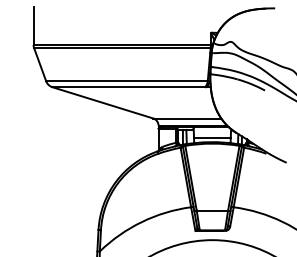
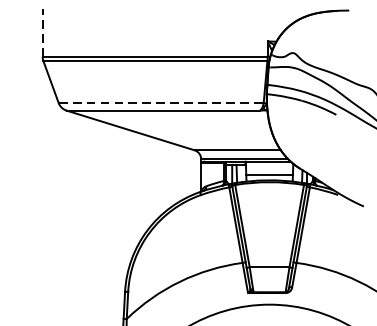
line: (33, 26) -> (42, 33), solid -> dashed
line: (126, 81) -> (160, 103), solid -> dashed

